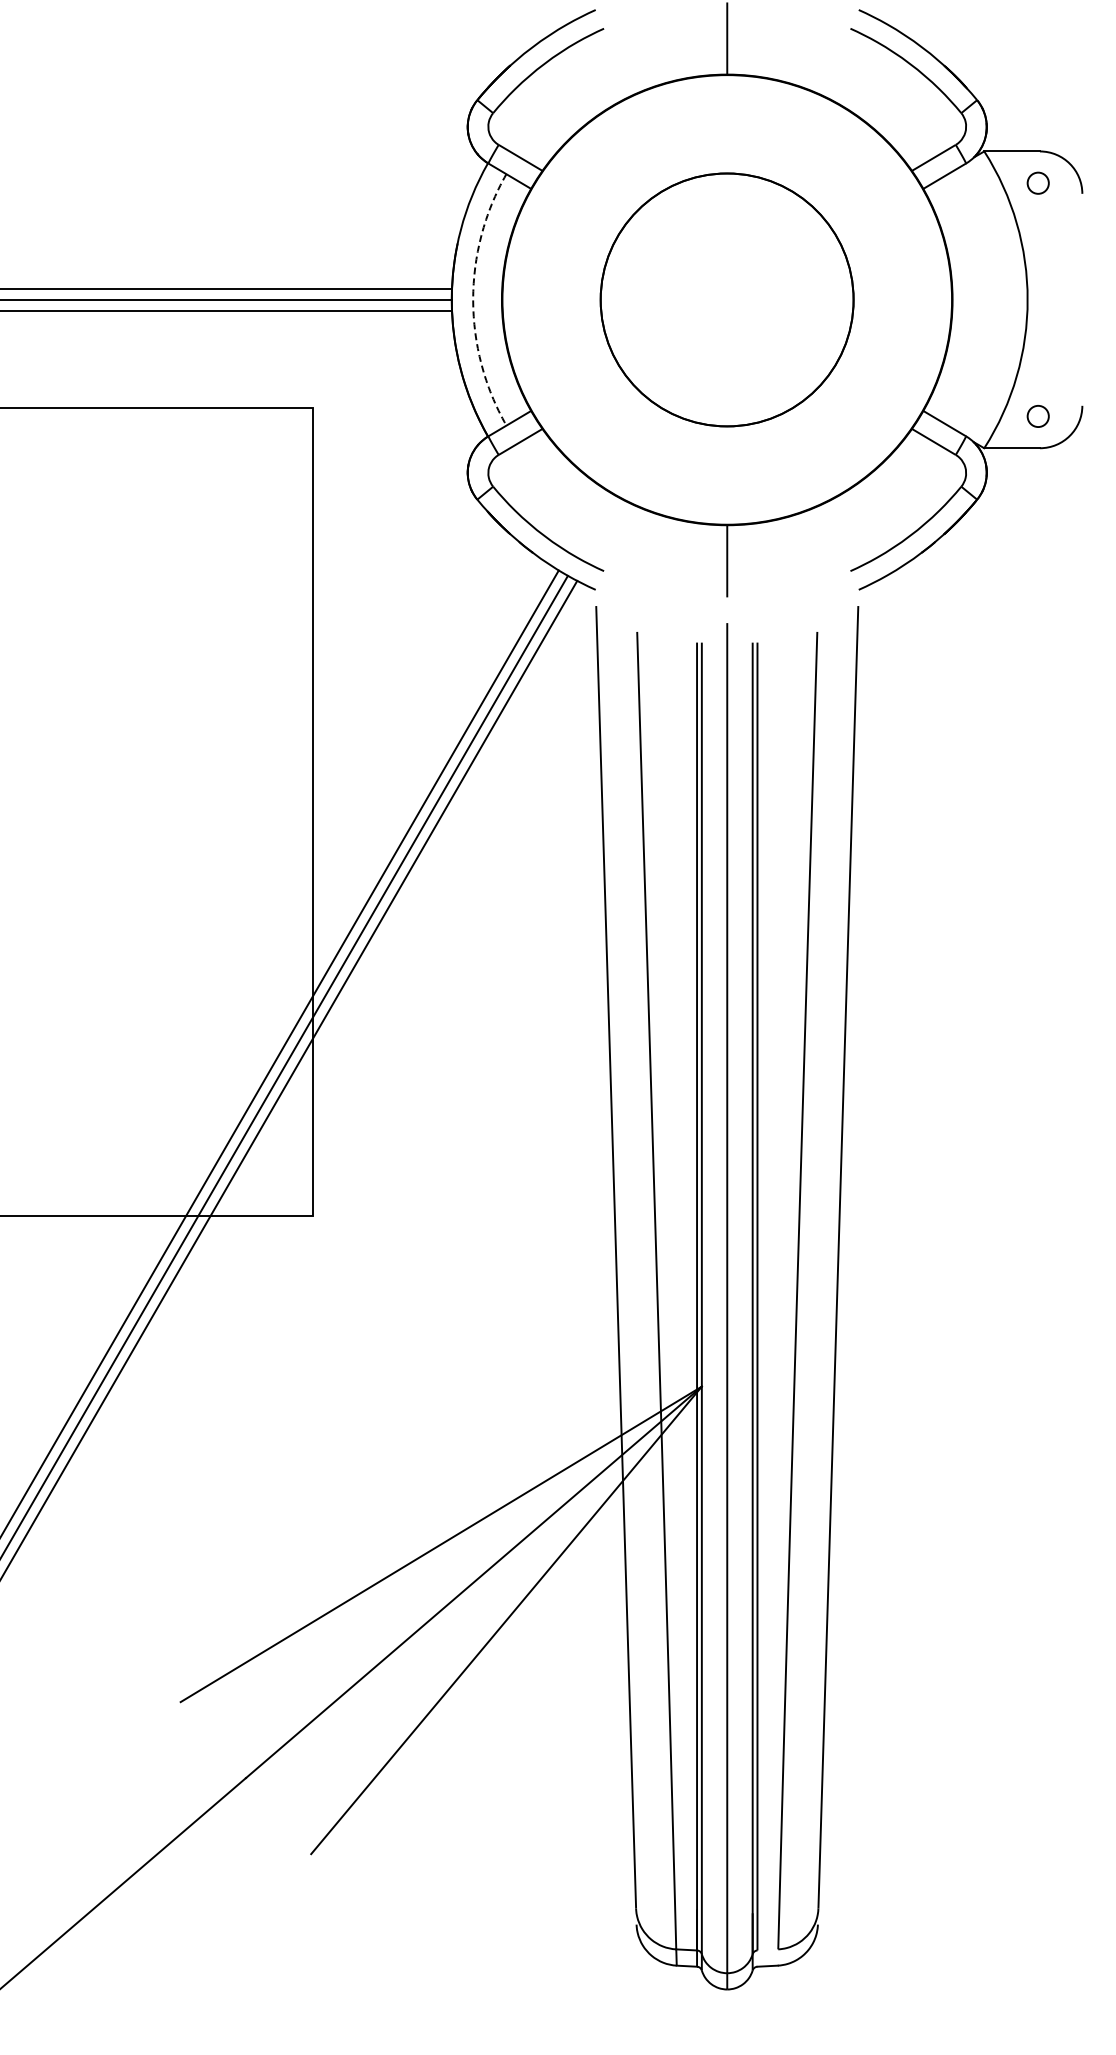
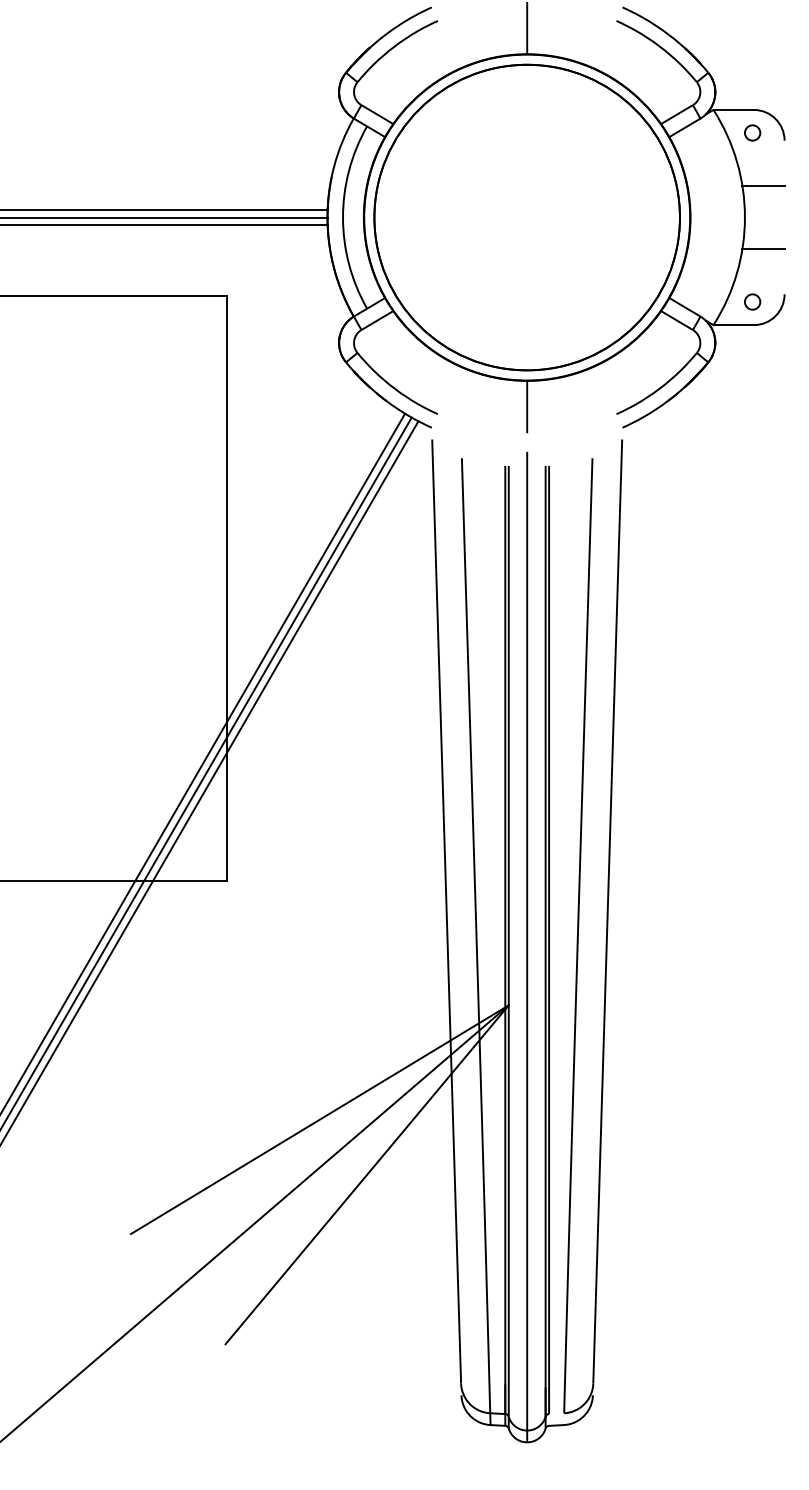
line: (1053, 255) -> (763, 185), added
arc: (473, 299) -> (343, 217), dashed -> solid
circle: (726, 299) -> (526, 217), size x1.67
line: (1053, 343) -> (763, 249), added

